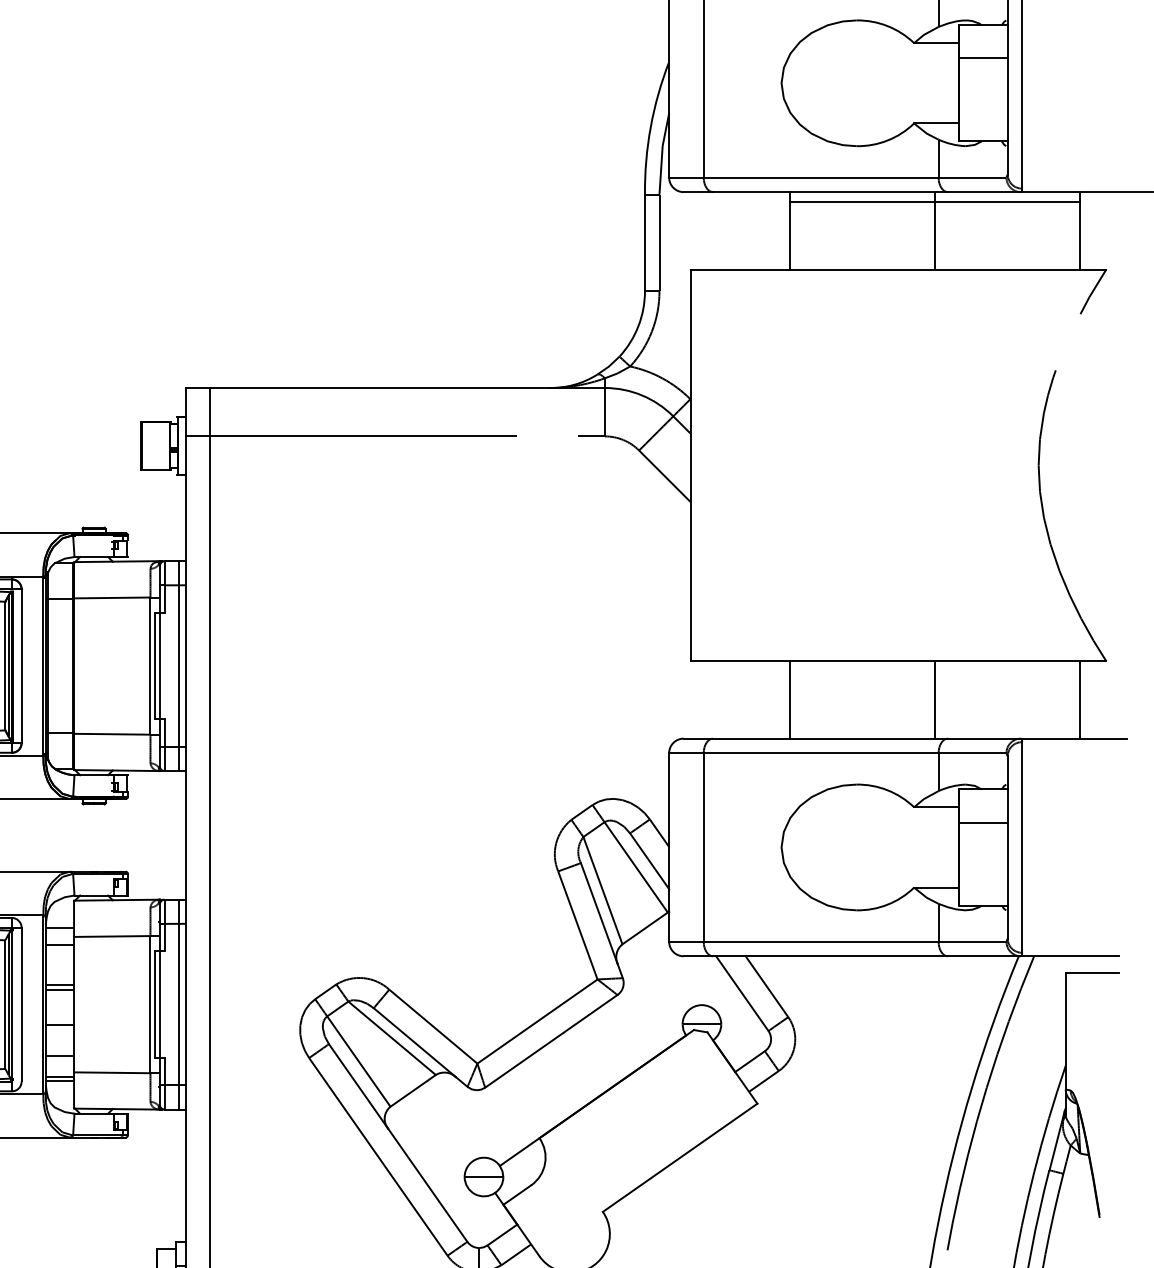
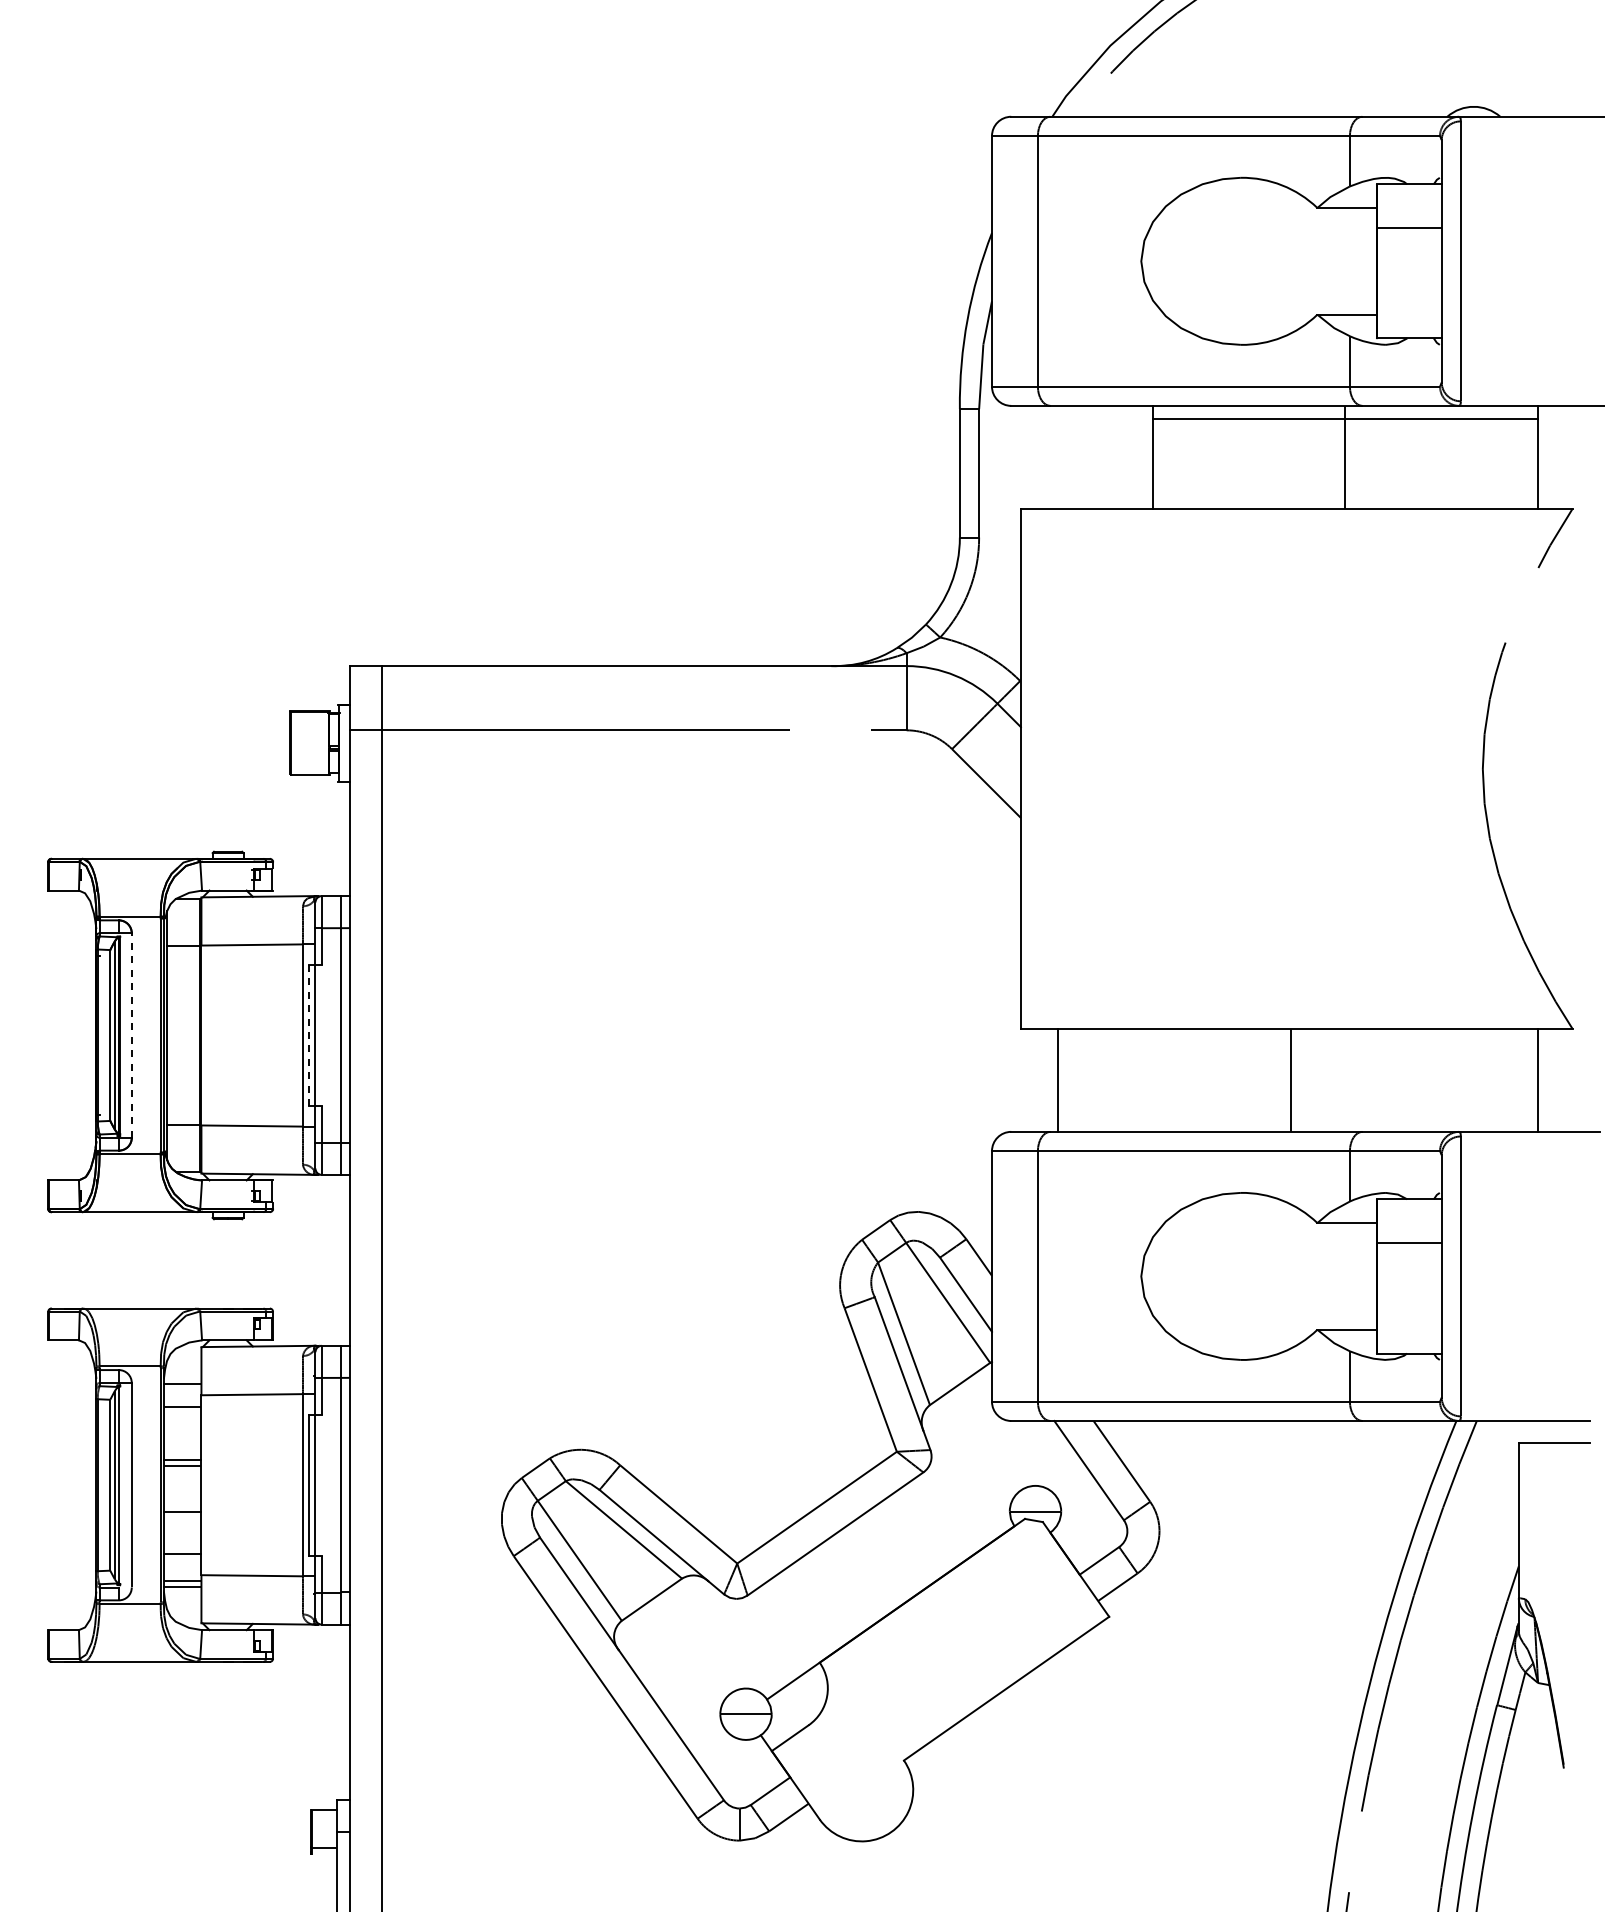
line: (21, 666) -> (131, 1035), solid -> dashed
line: (155, 666) -> (309, 1035), solid -> dashed
line: (789, 699) -> (1057, 1080), moved
line: (935, 699) -> (1291, 1080), moved

